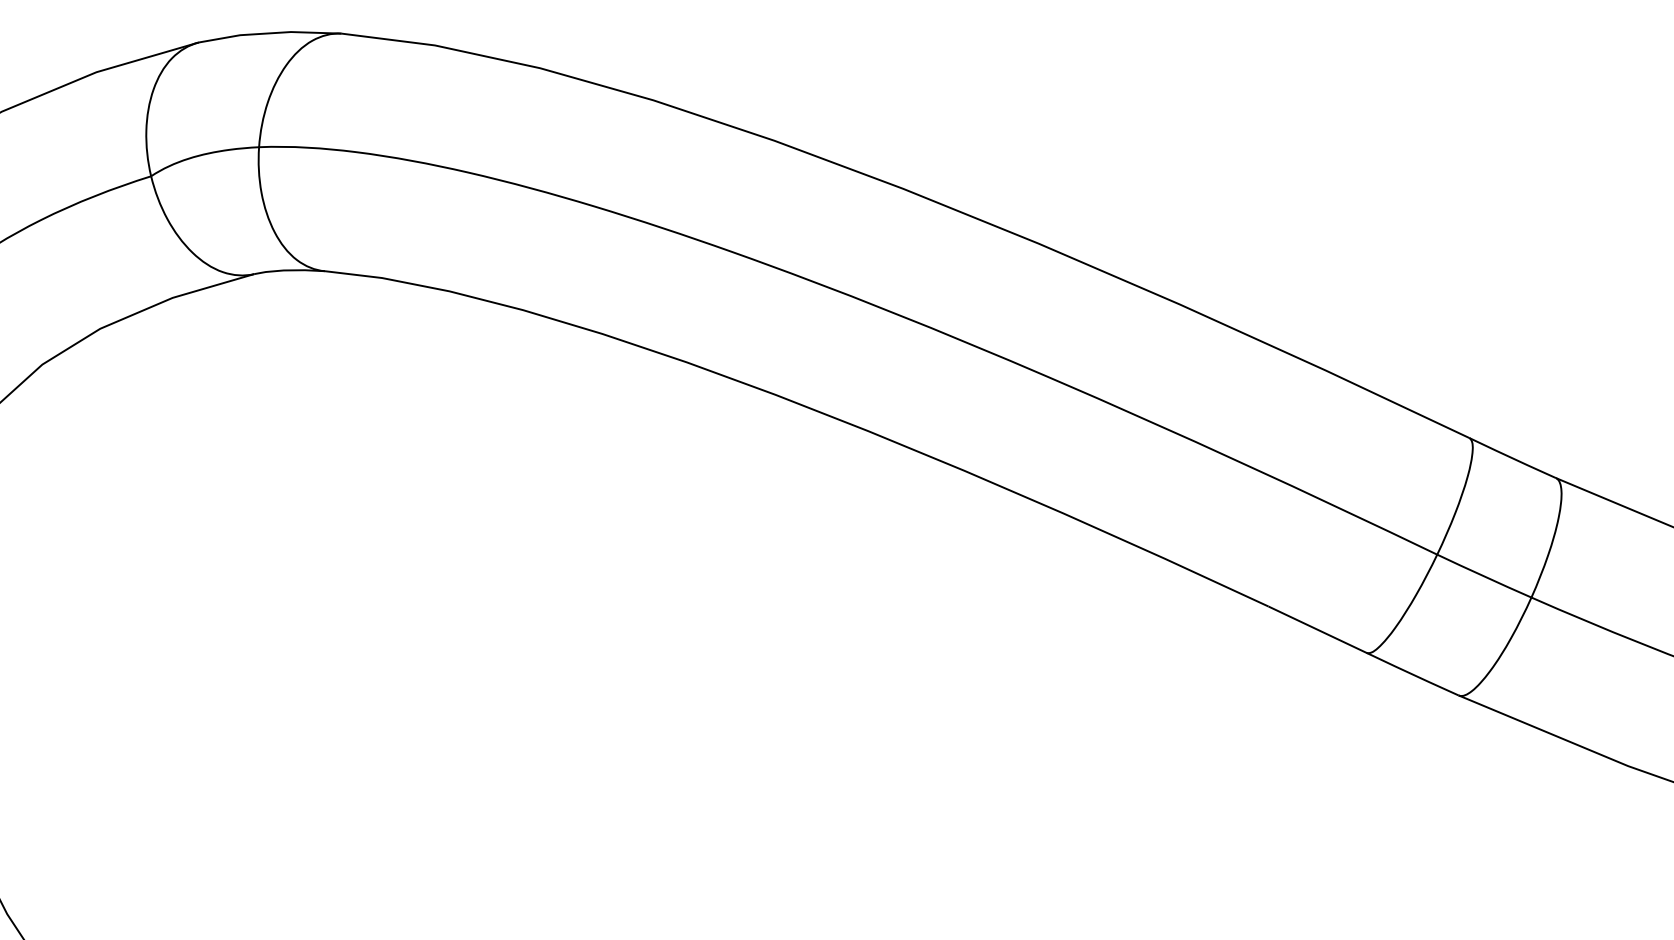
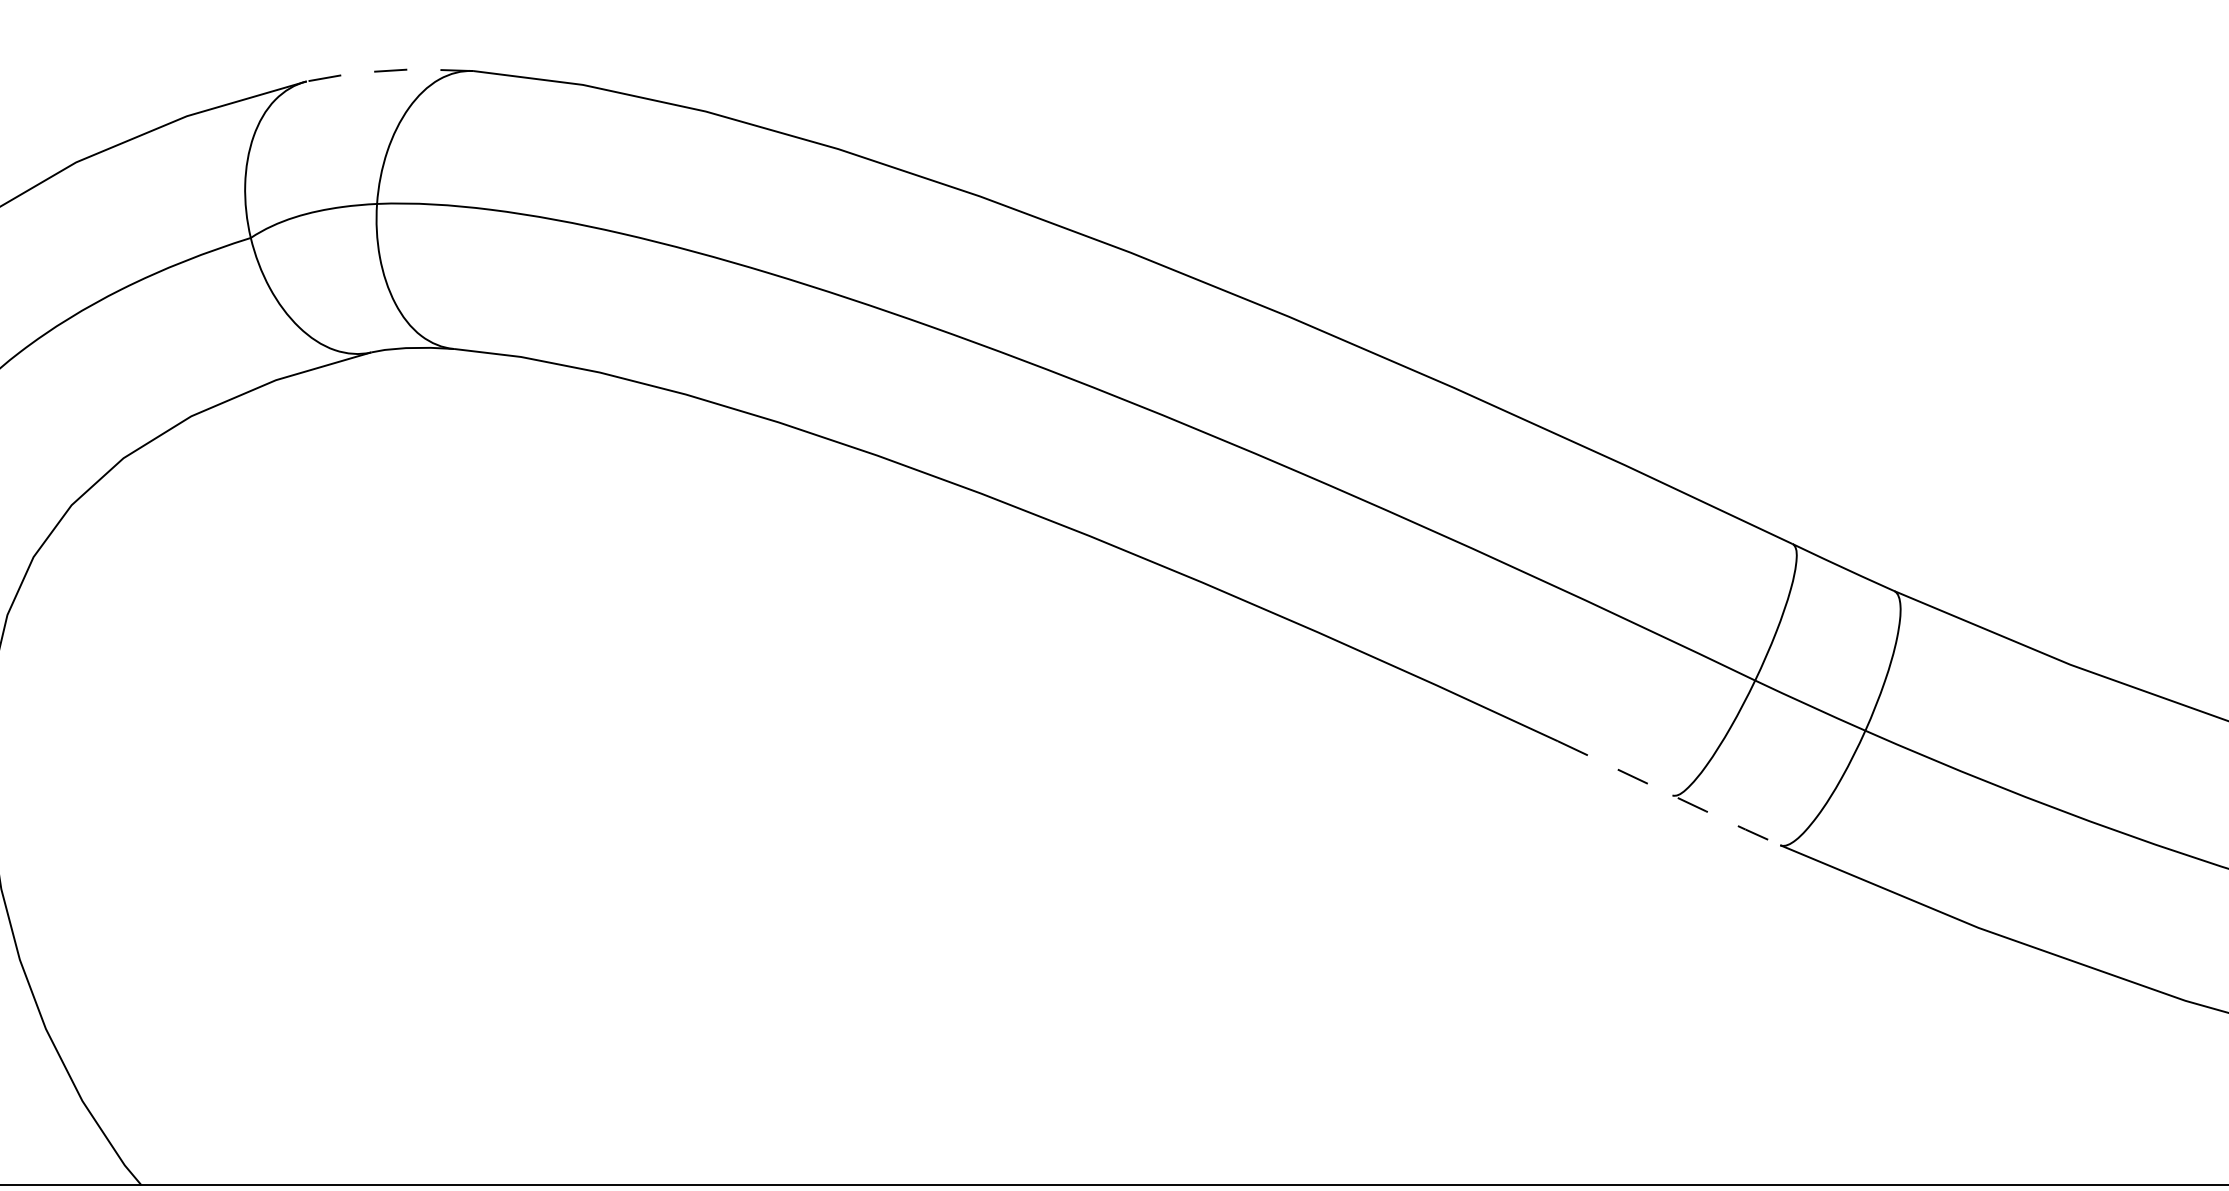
line: (269, 33) -> (389, 70), solid -> dashed
line: (1364, 652) -> (1670, 794), solid -> dashed

